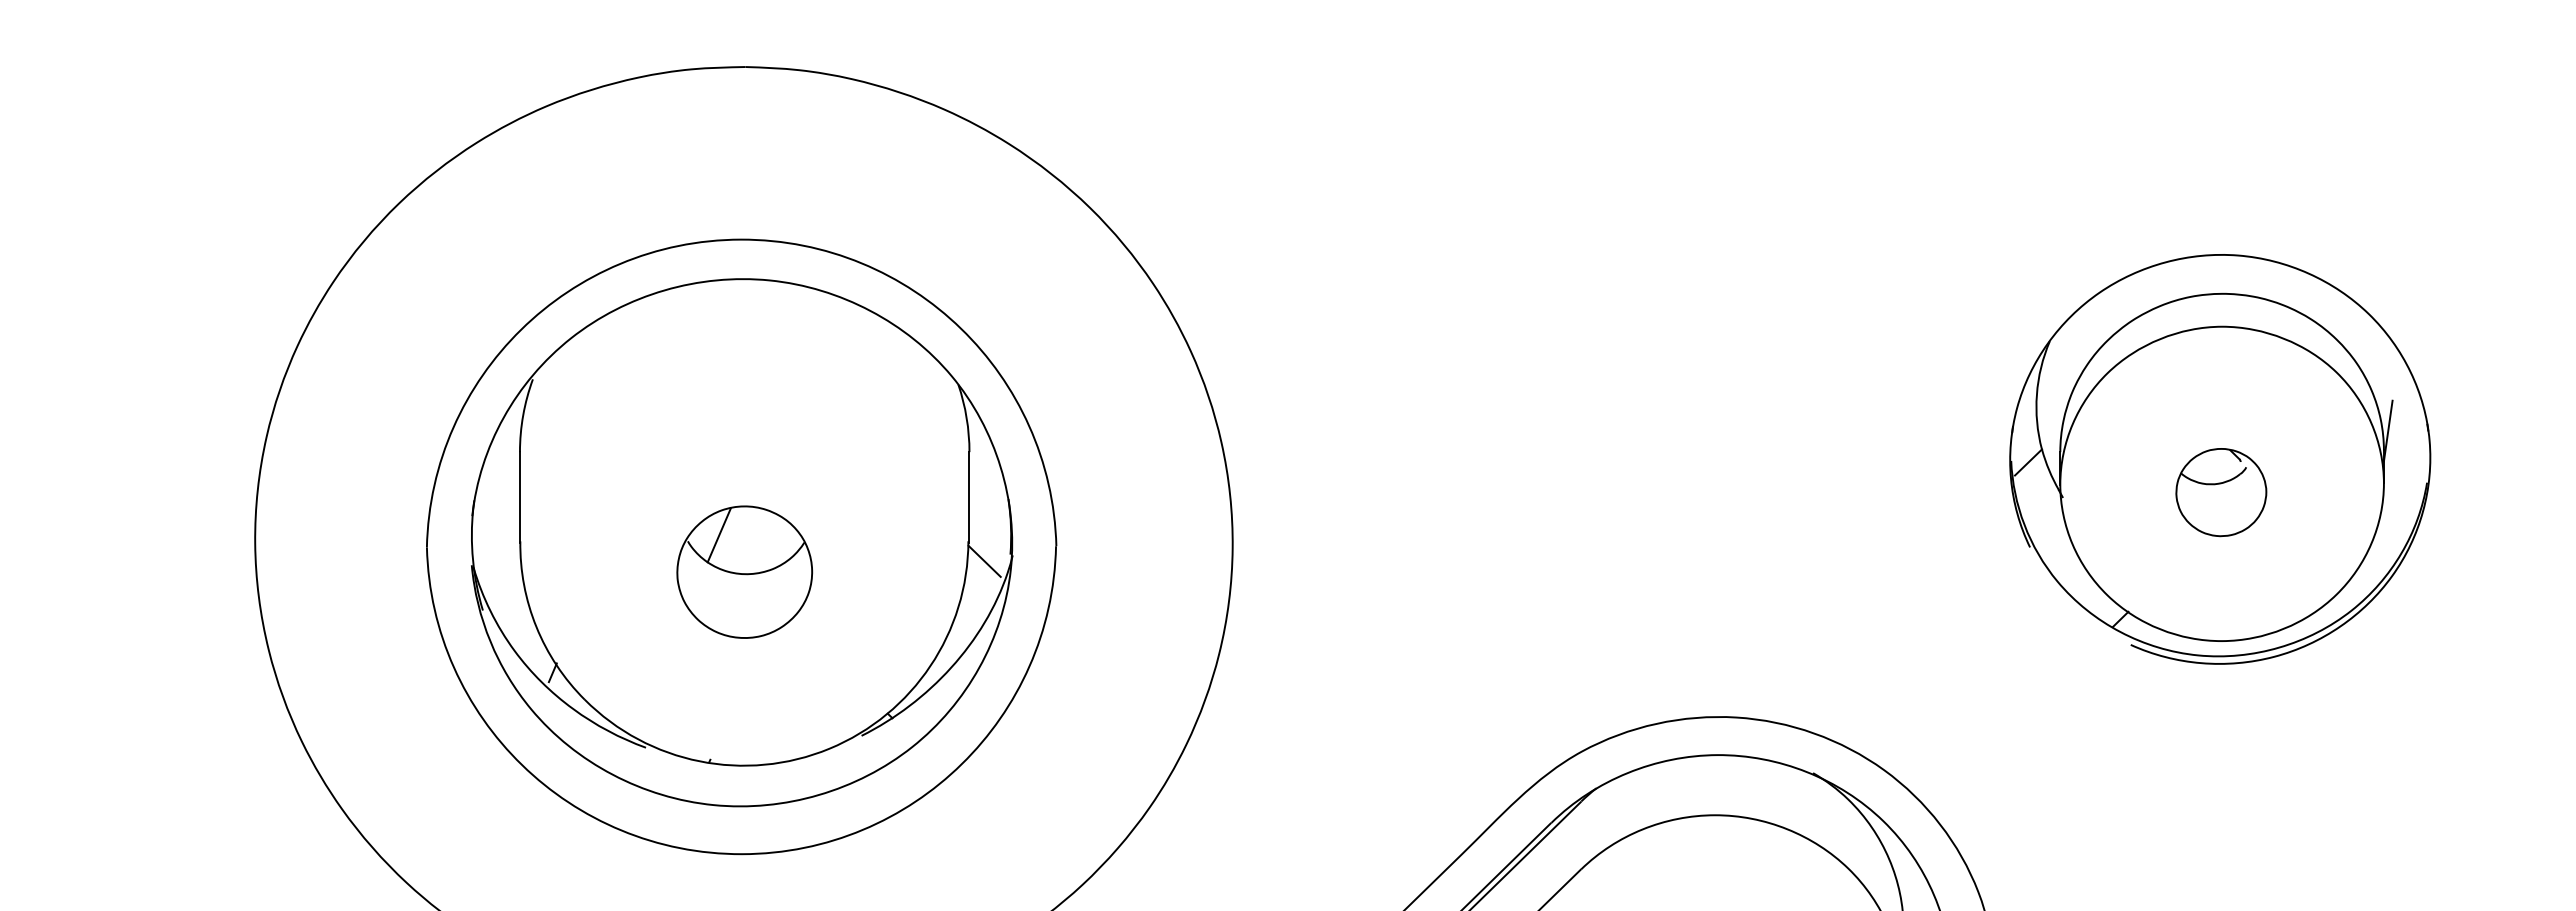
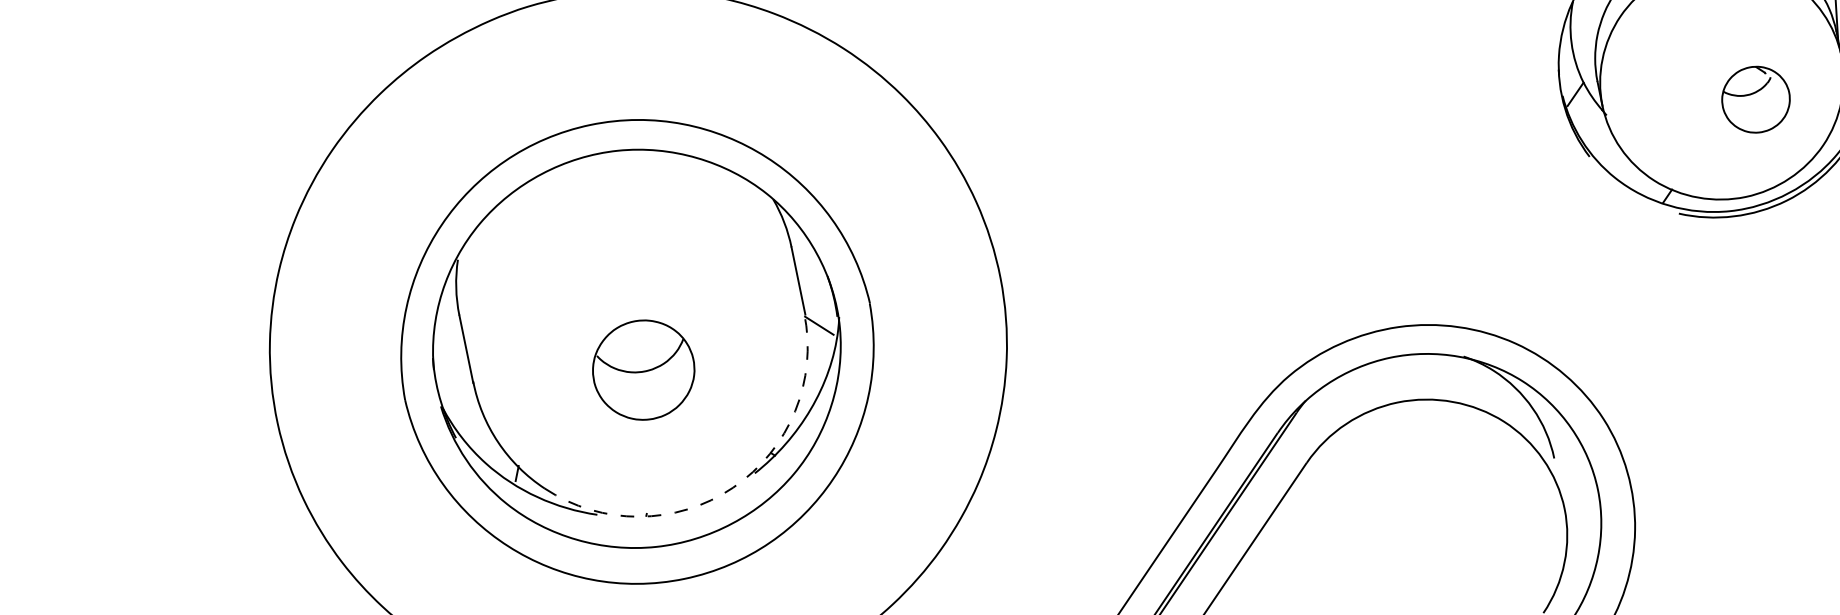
part: (2221, 492) -> (1756, 99), moved
line: (718, 535) -> (618, 346), removed
arc: (829, 748) -> (733, 487), solid -> dashed

